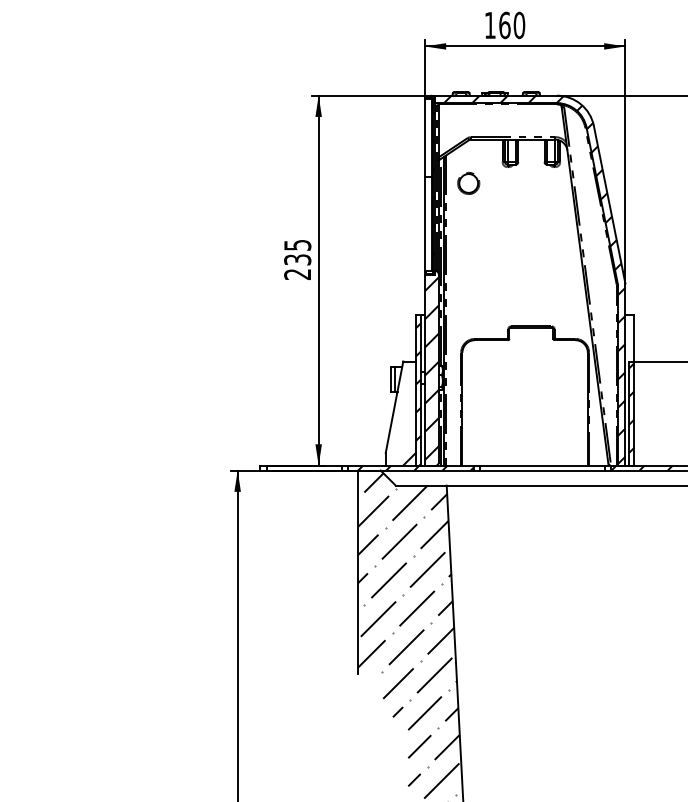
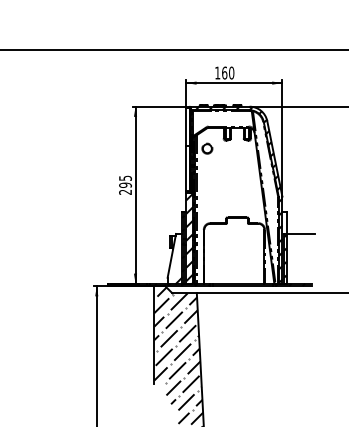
text: (297, 258) -> (125, 184), 235 -> 295

